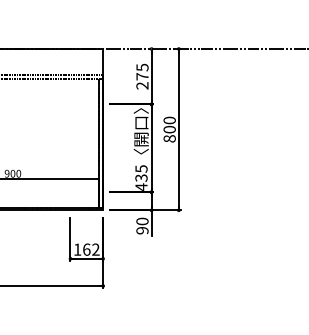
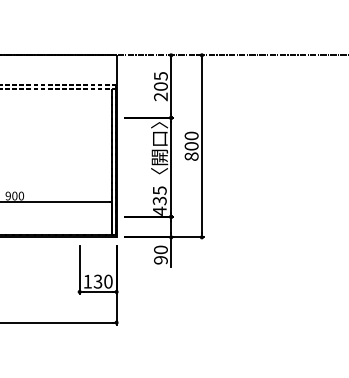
text: (142, 76) -> (160, 86), 275 -> 205
text: (91, 249) -> (103, 281), 162 -> 130

